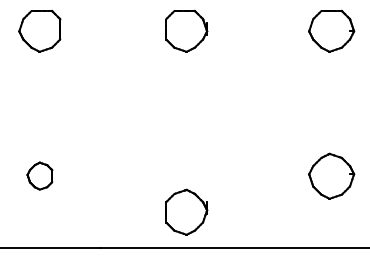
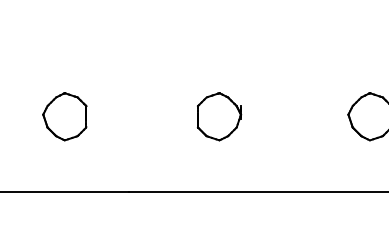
part: (39, 175) -> (64, 115), size x1.67
part: (186, 211) -> (219, 115), moved

